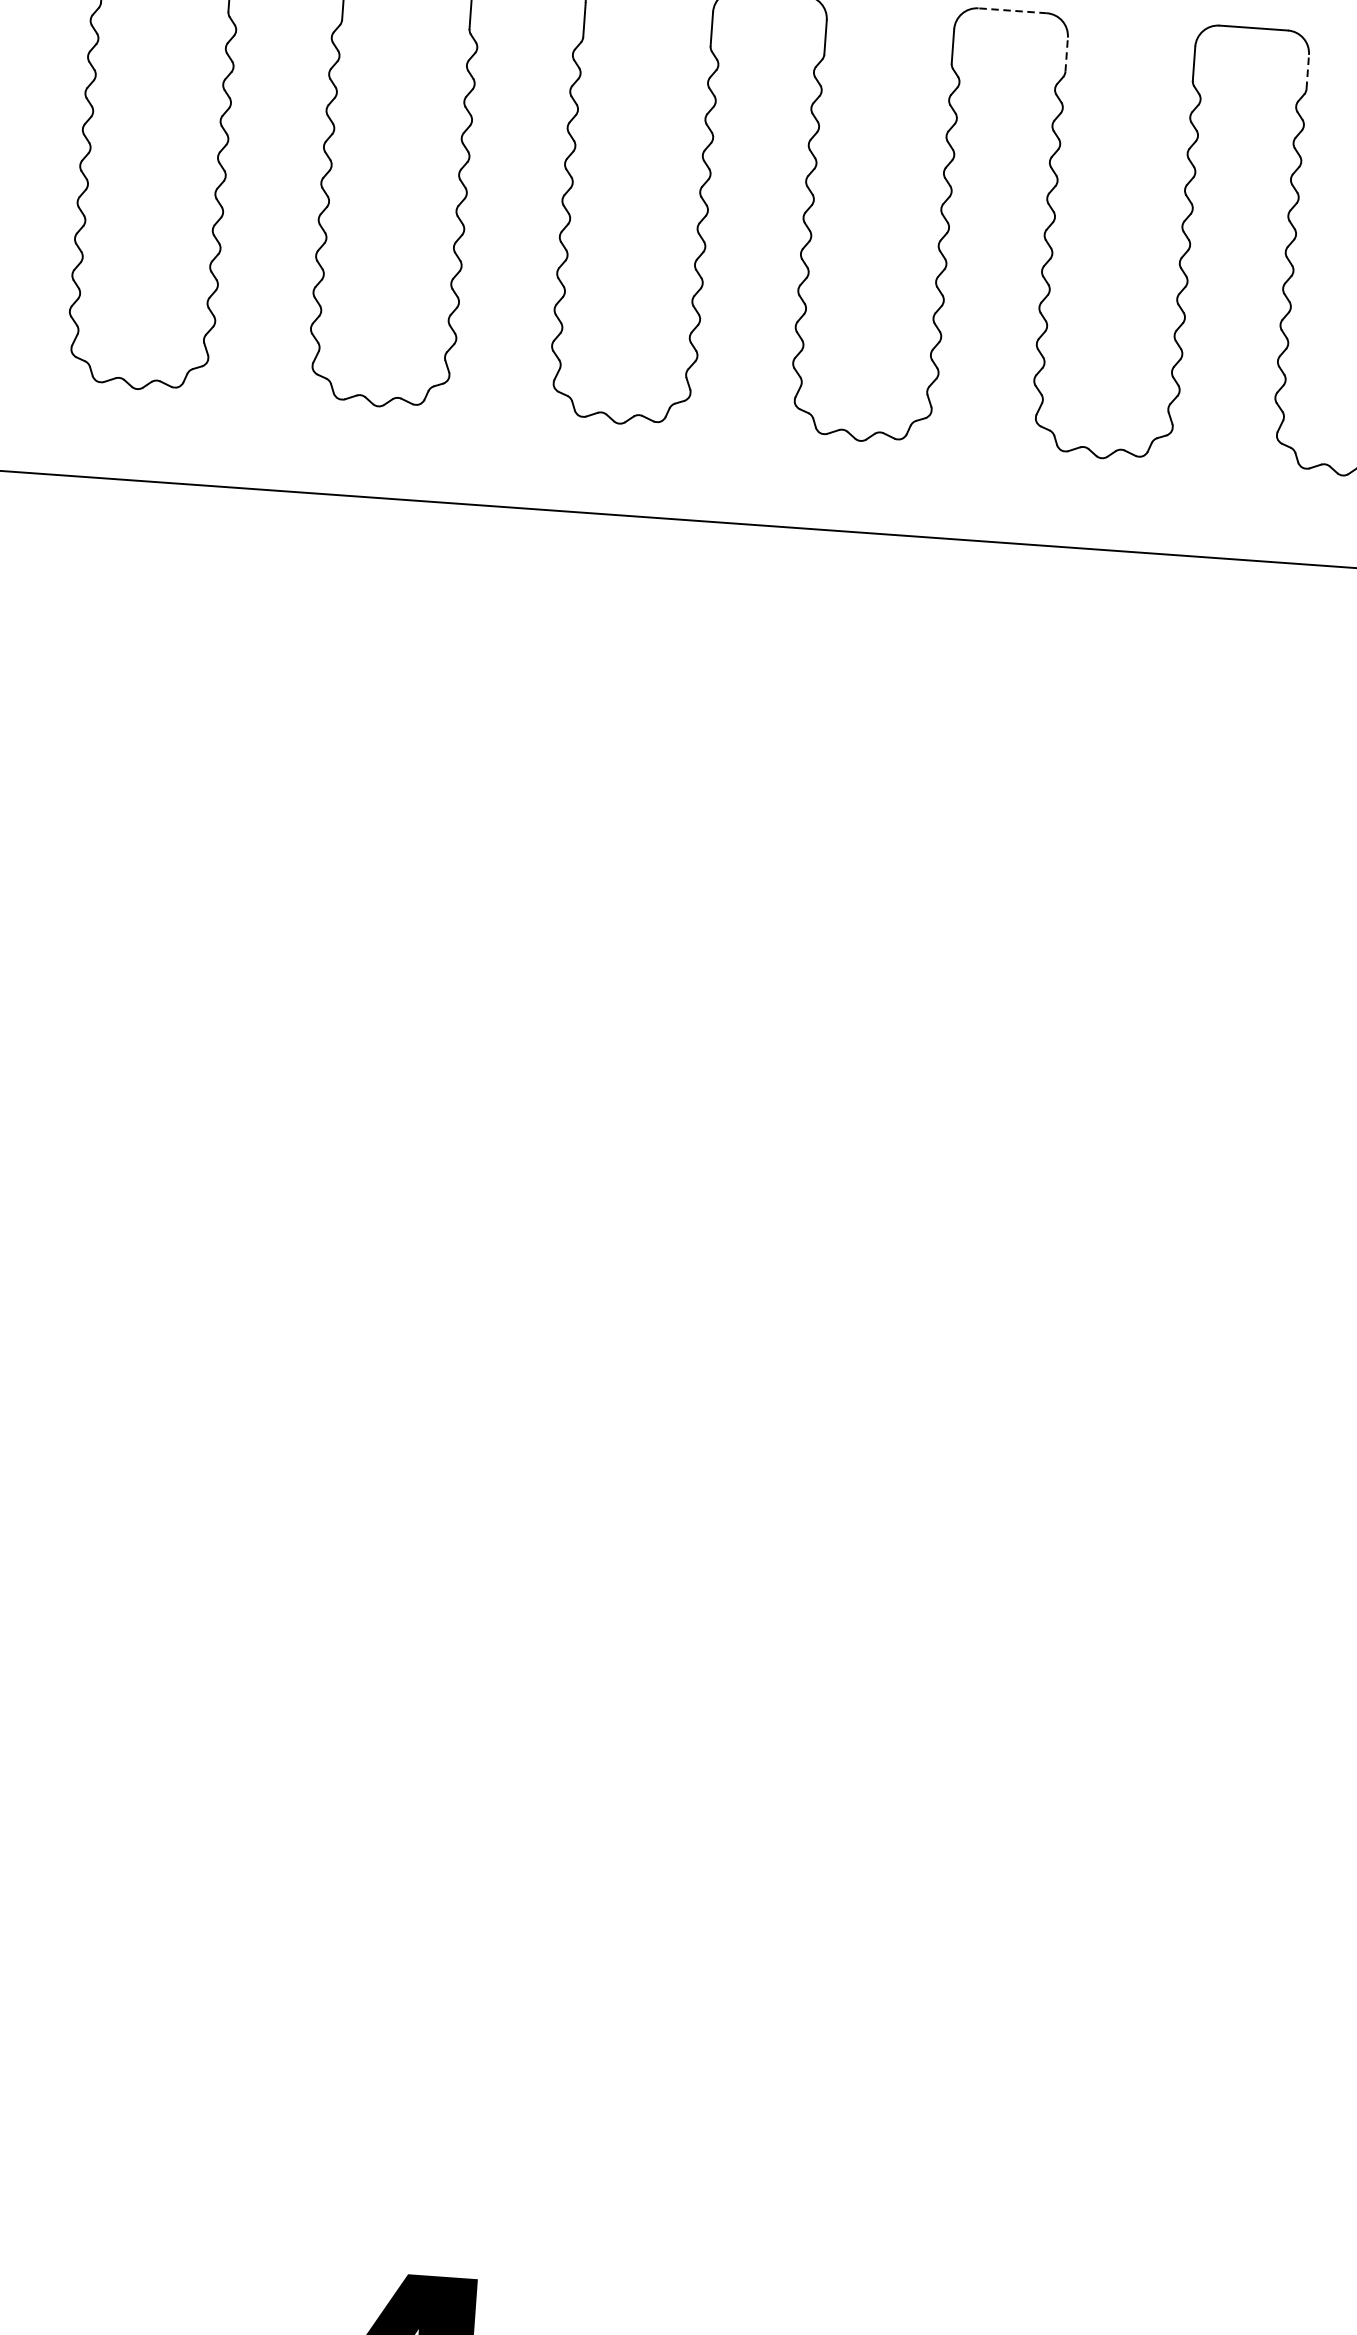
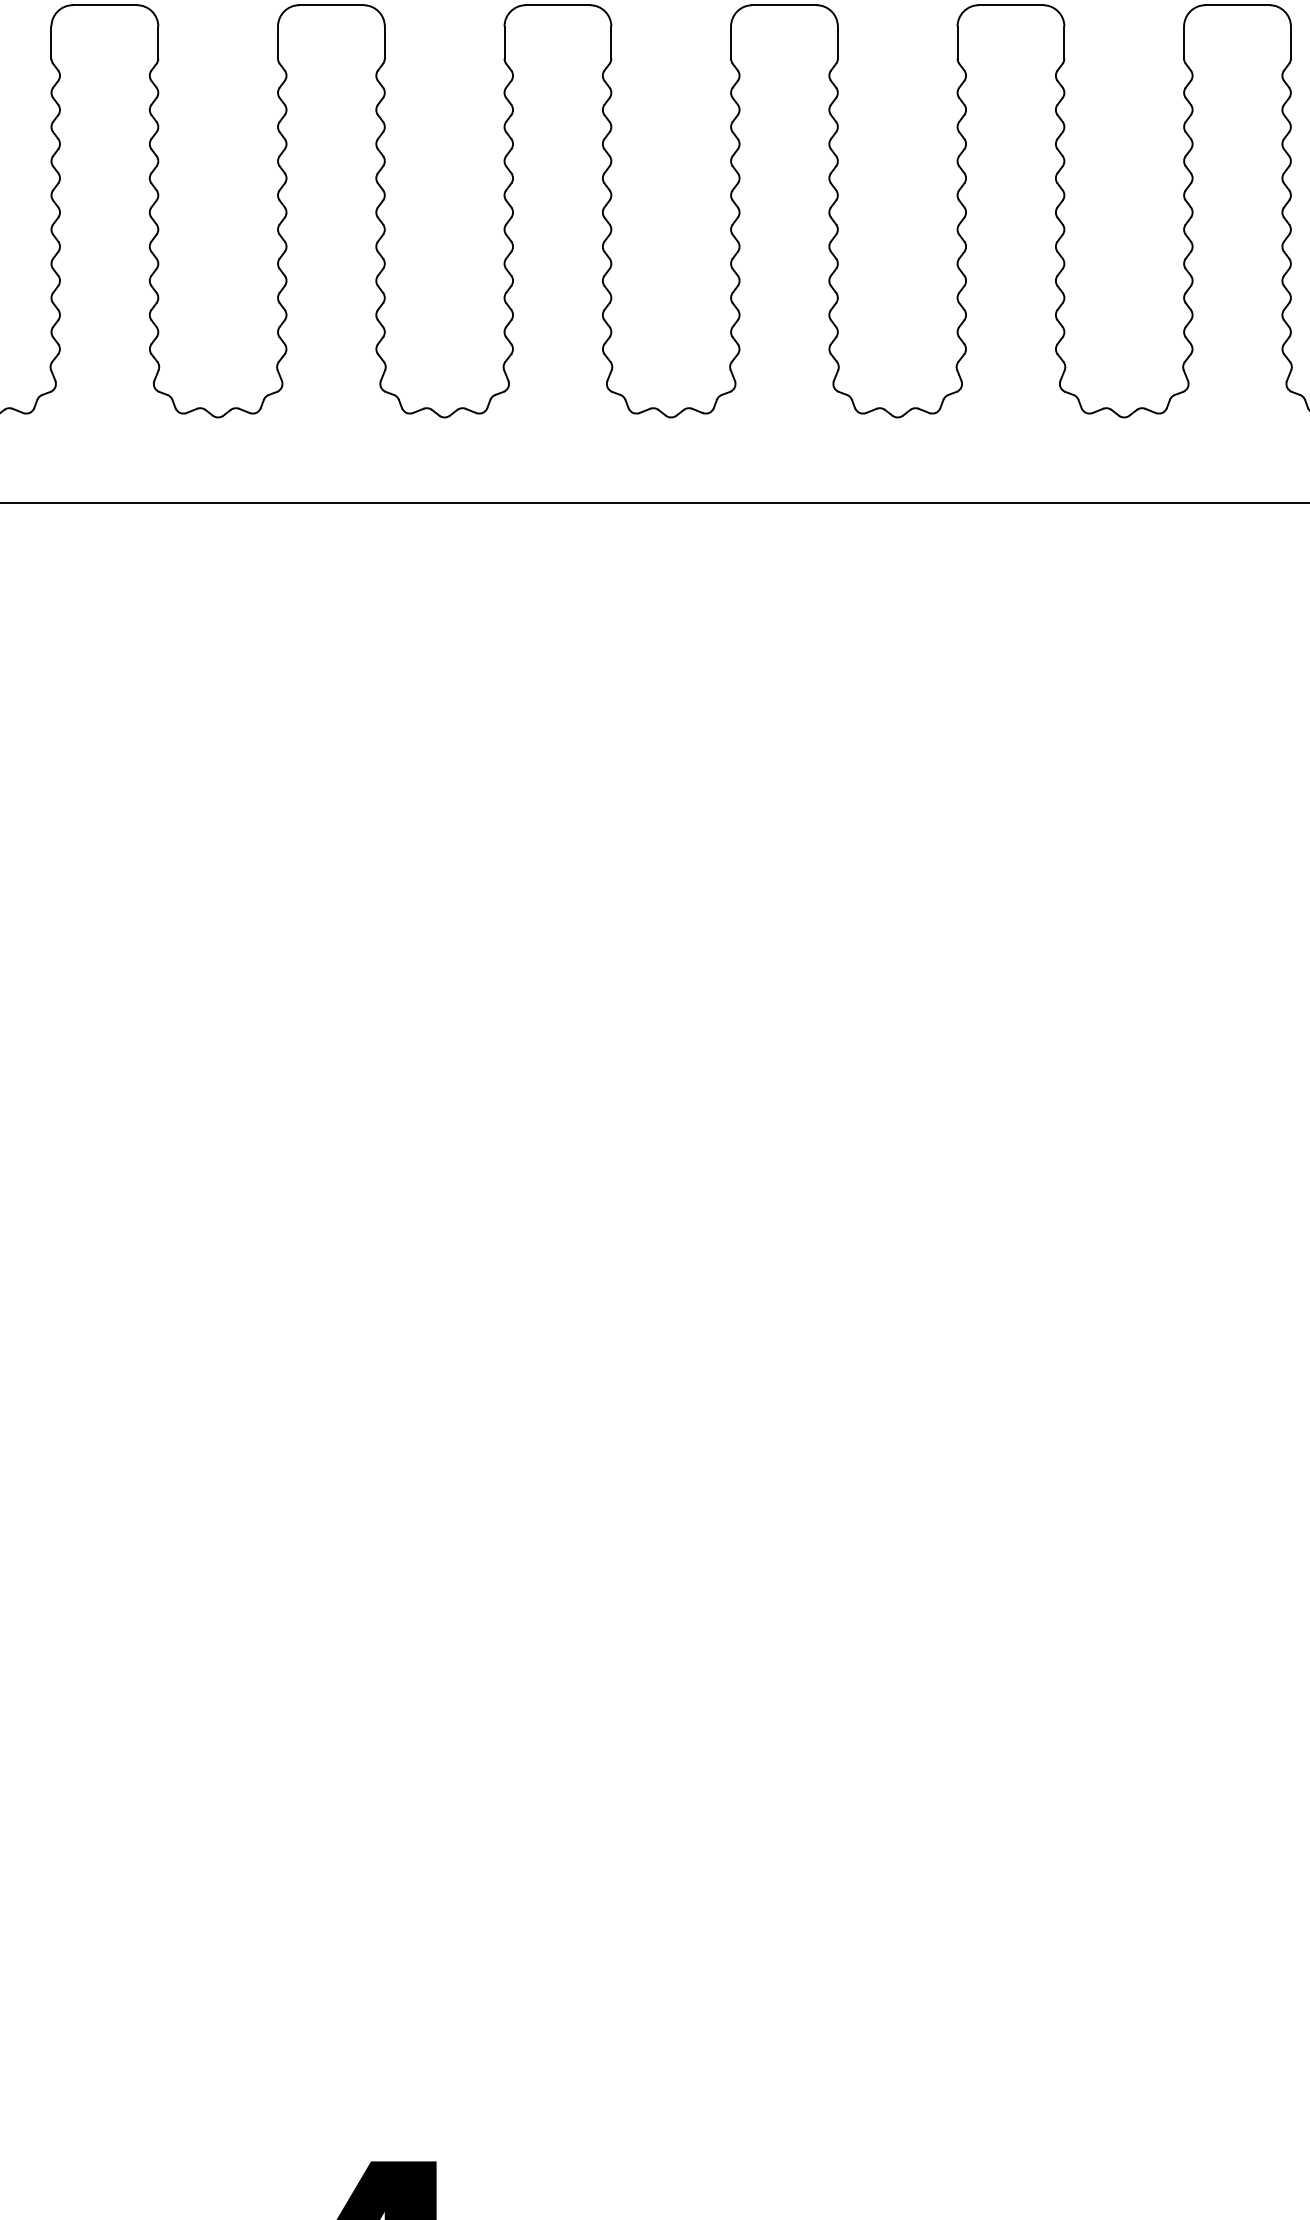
line: (1011, 11) -> (783, 5), dashed -> solid
line: (1066, 54) -> (837, 42), dashed -> solid
line: (1307, 71) -> (1064, 42), dashed -> solid

